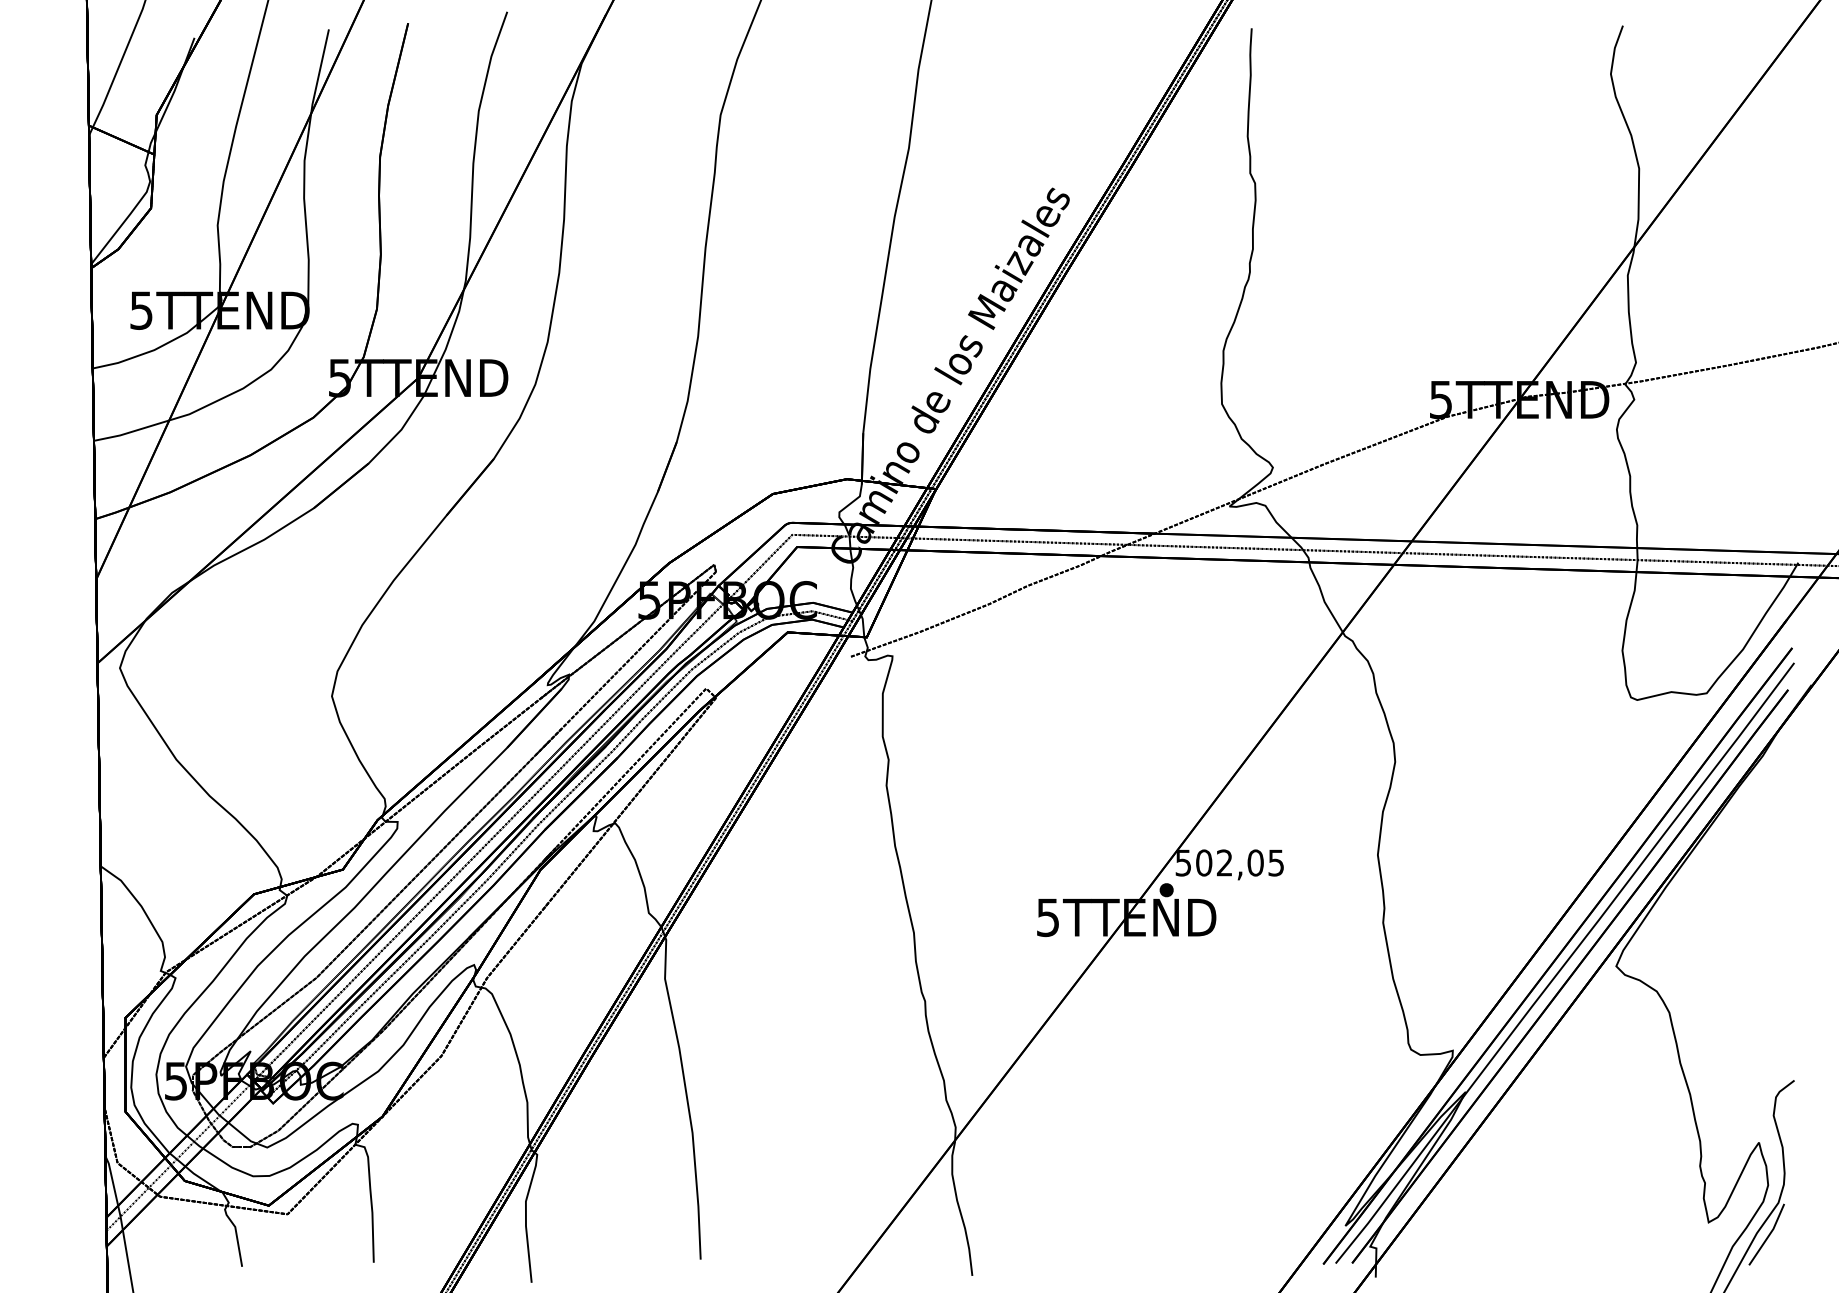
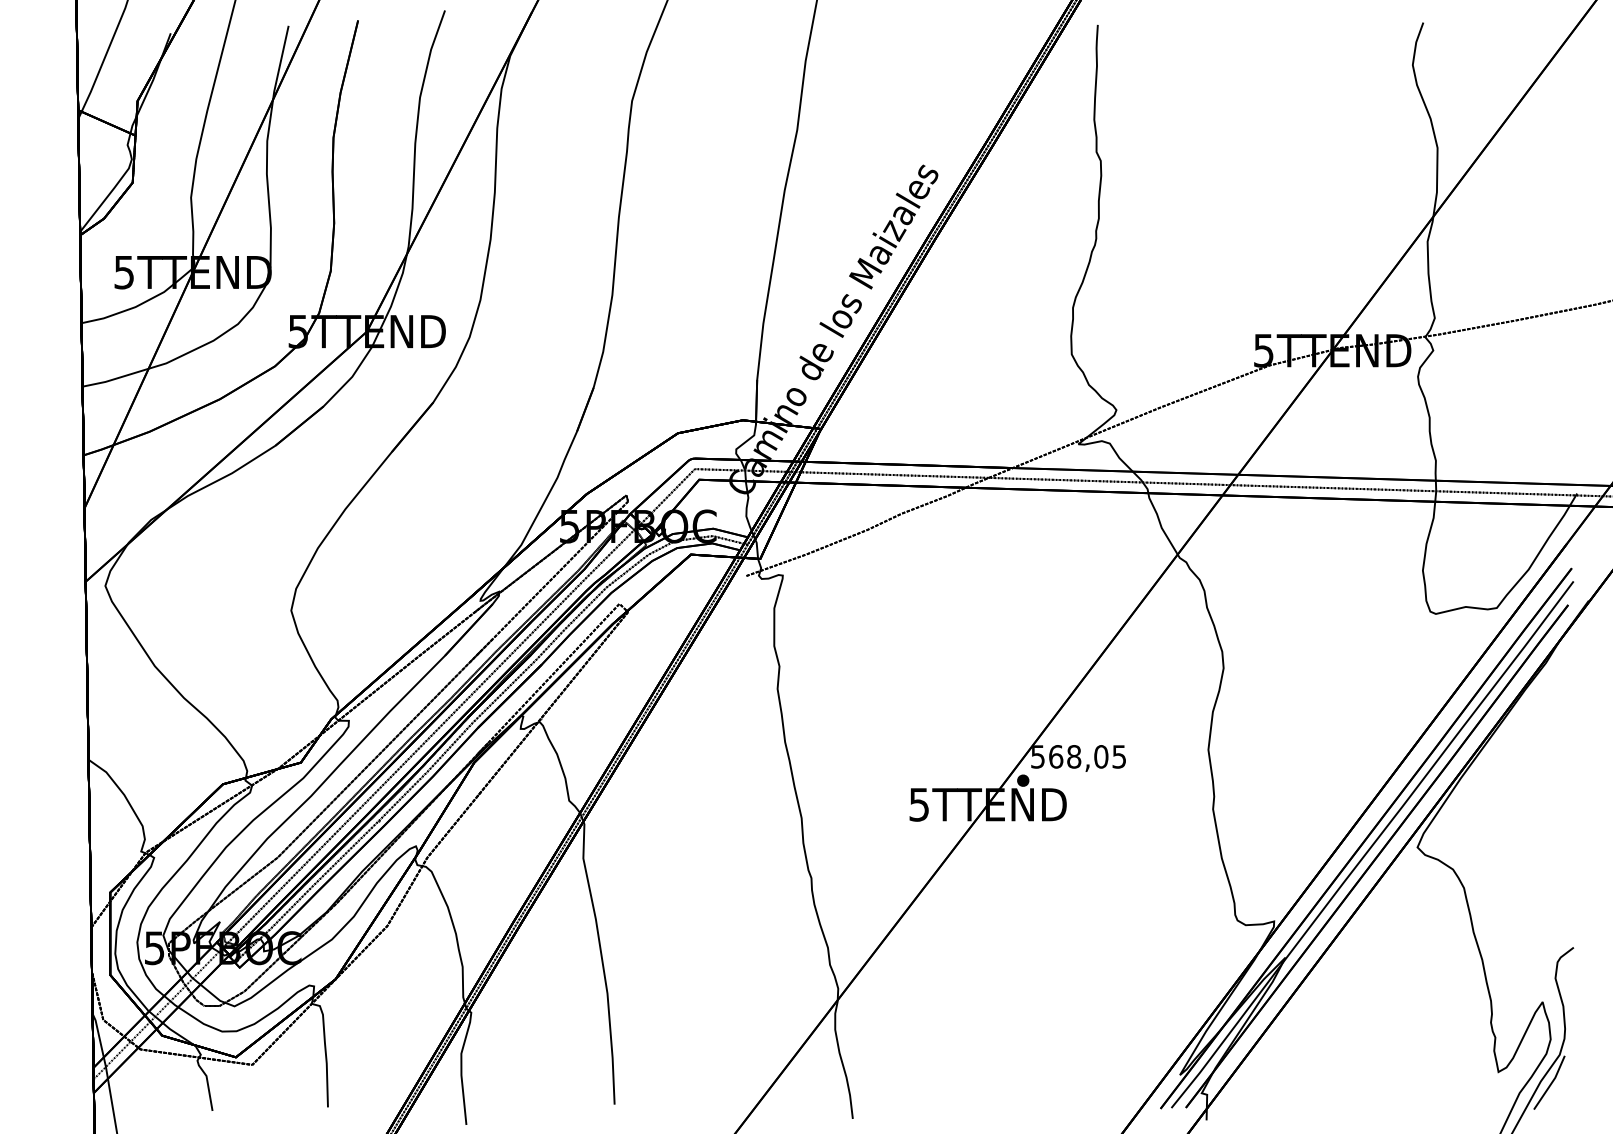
text: (1214, 862) -> (1065, 756), 502,05 -> 568,05

